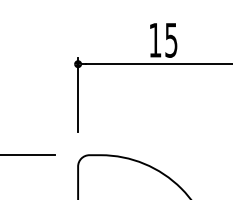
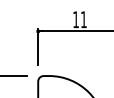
text: (170, 39) -> (83, 19), 15 -> 11

